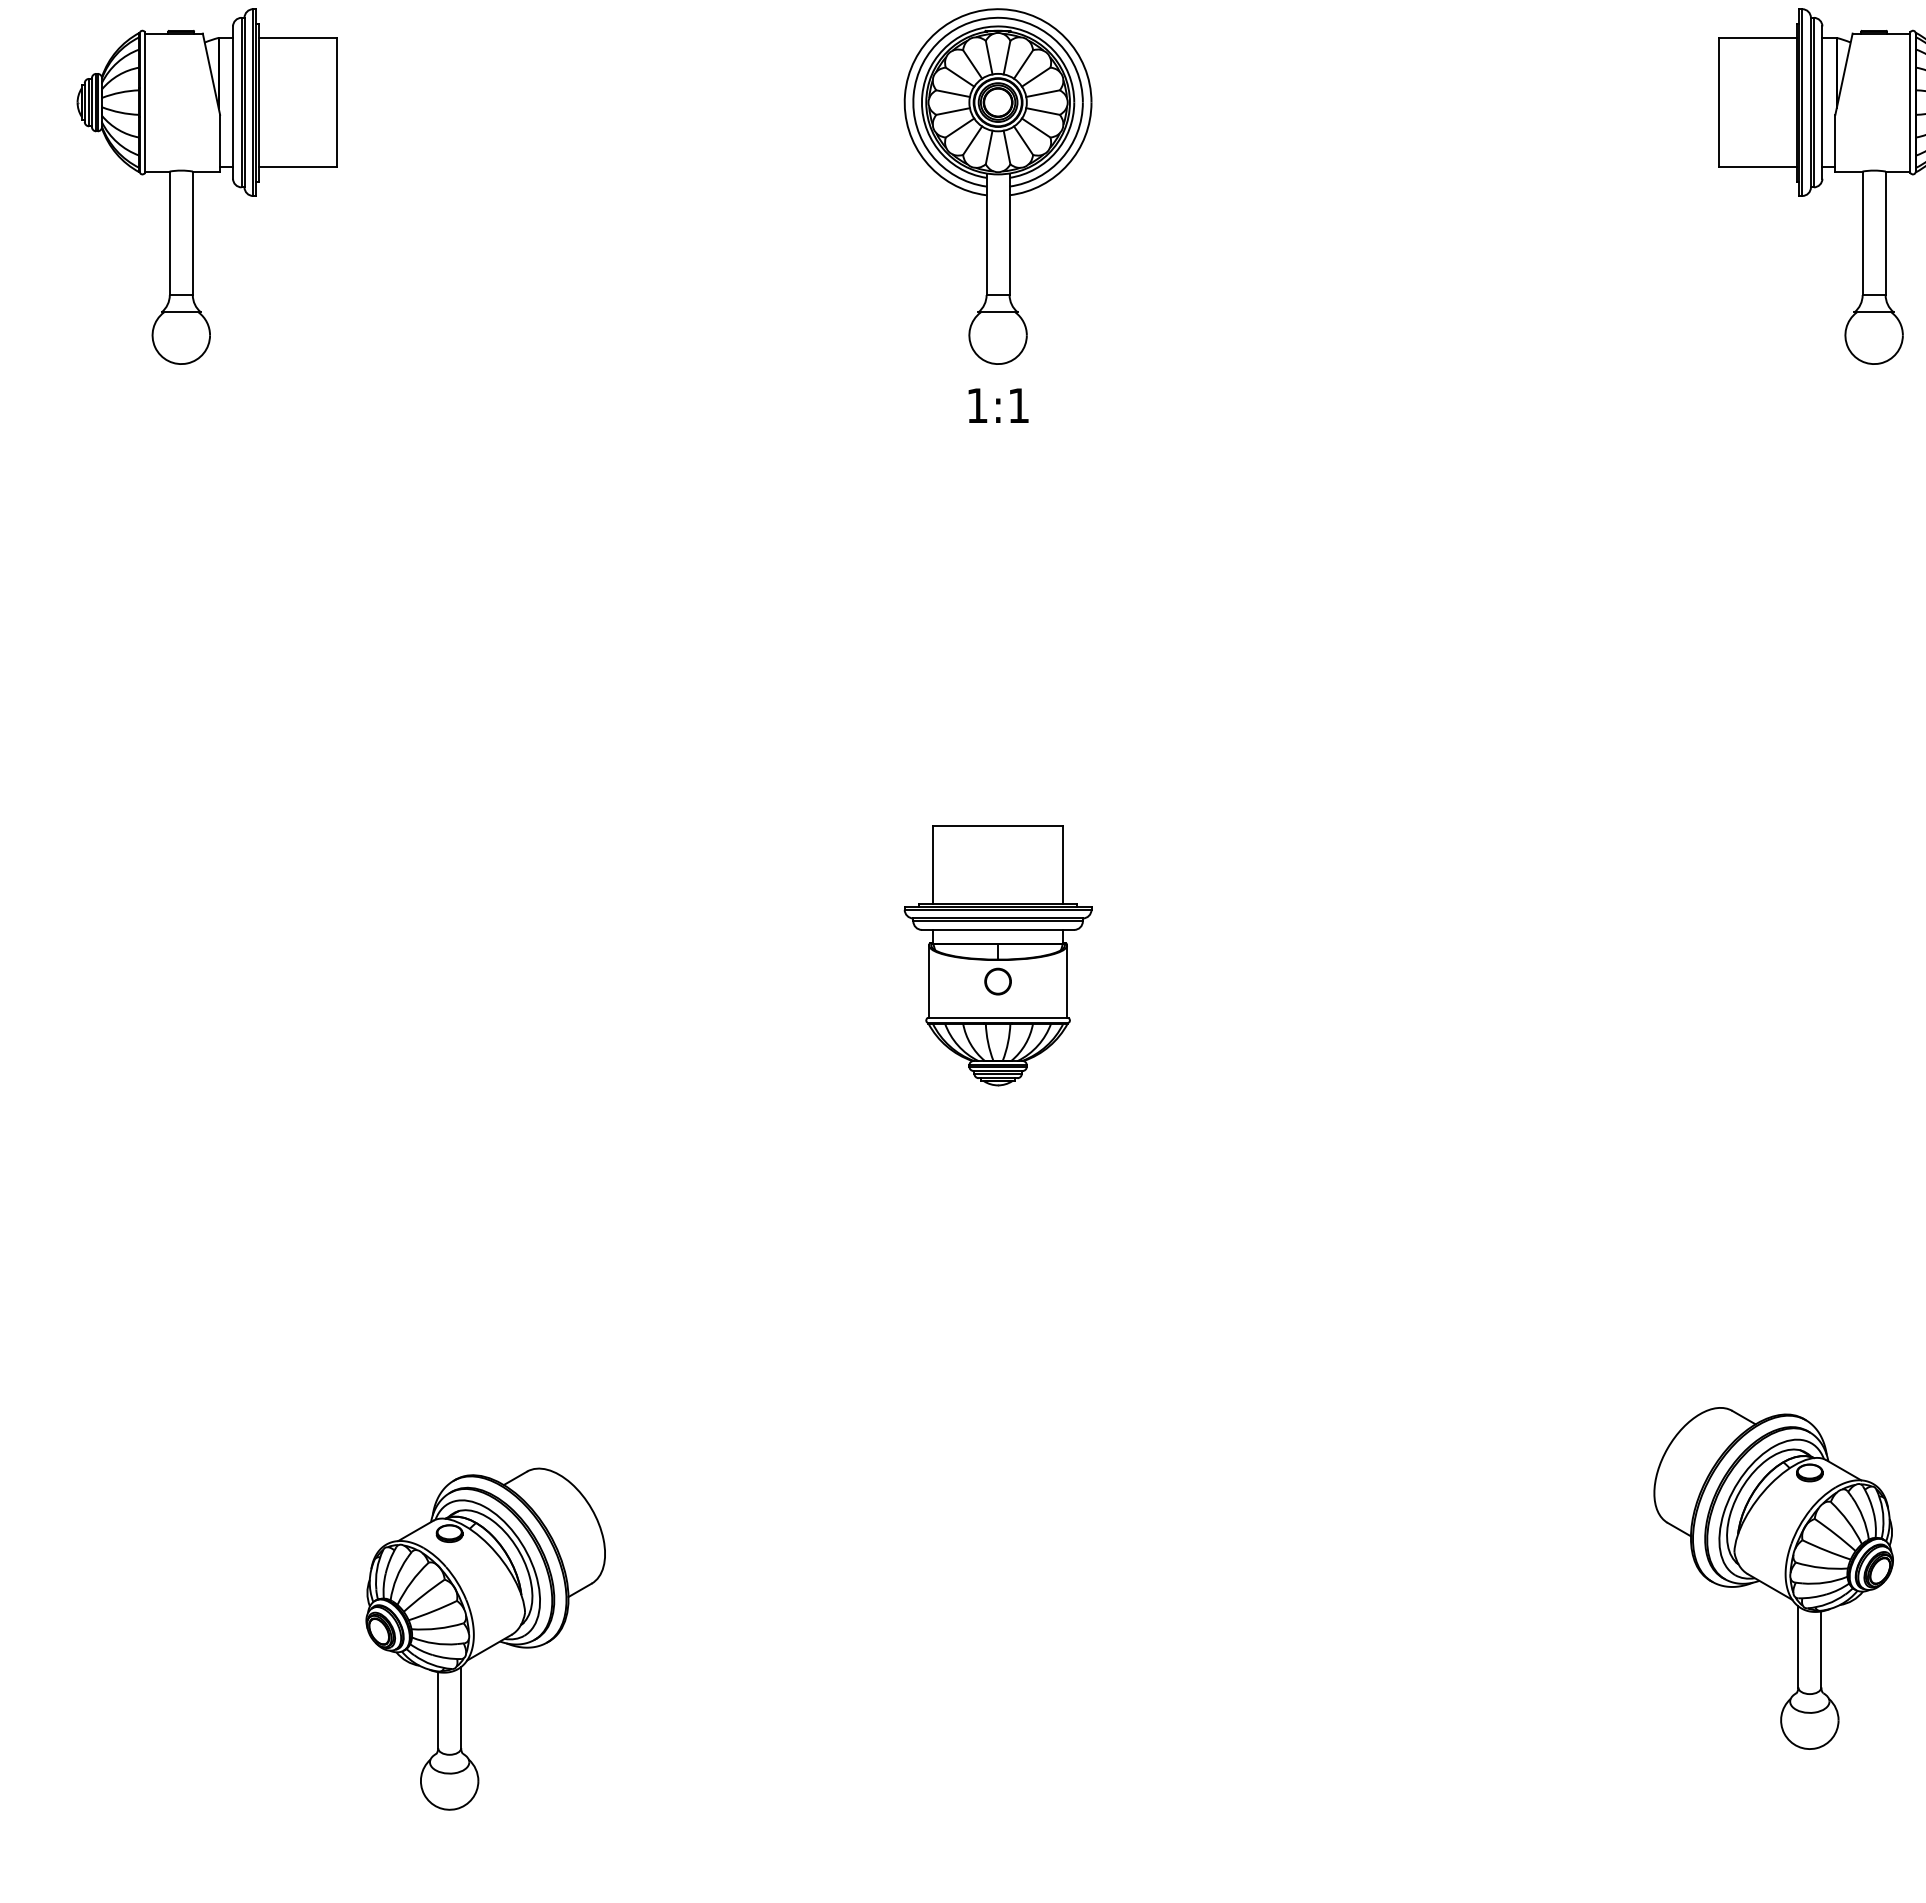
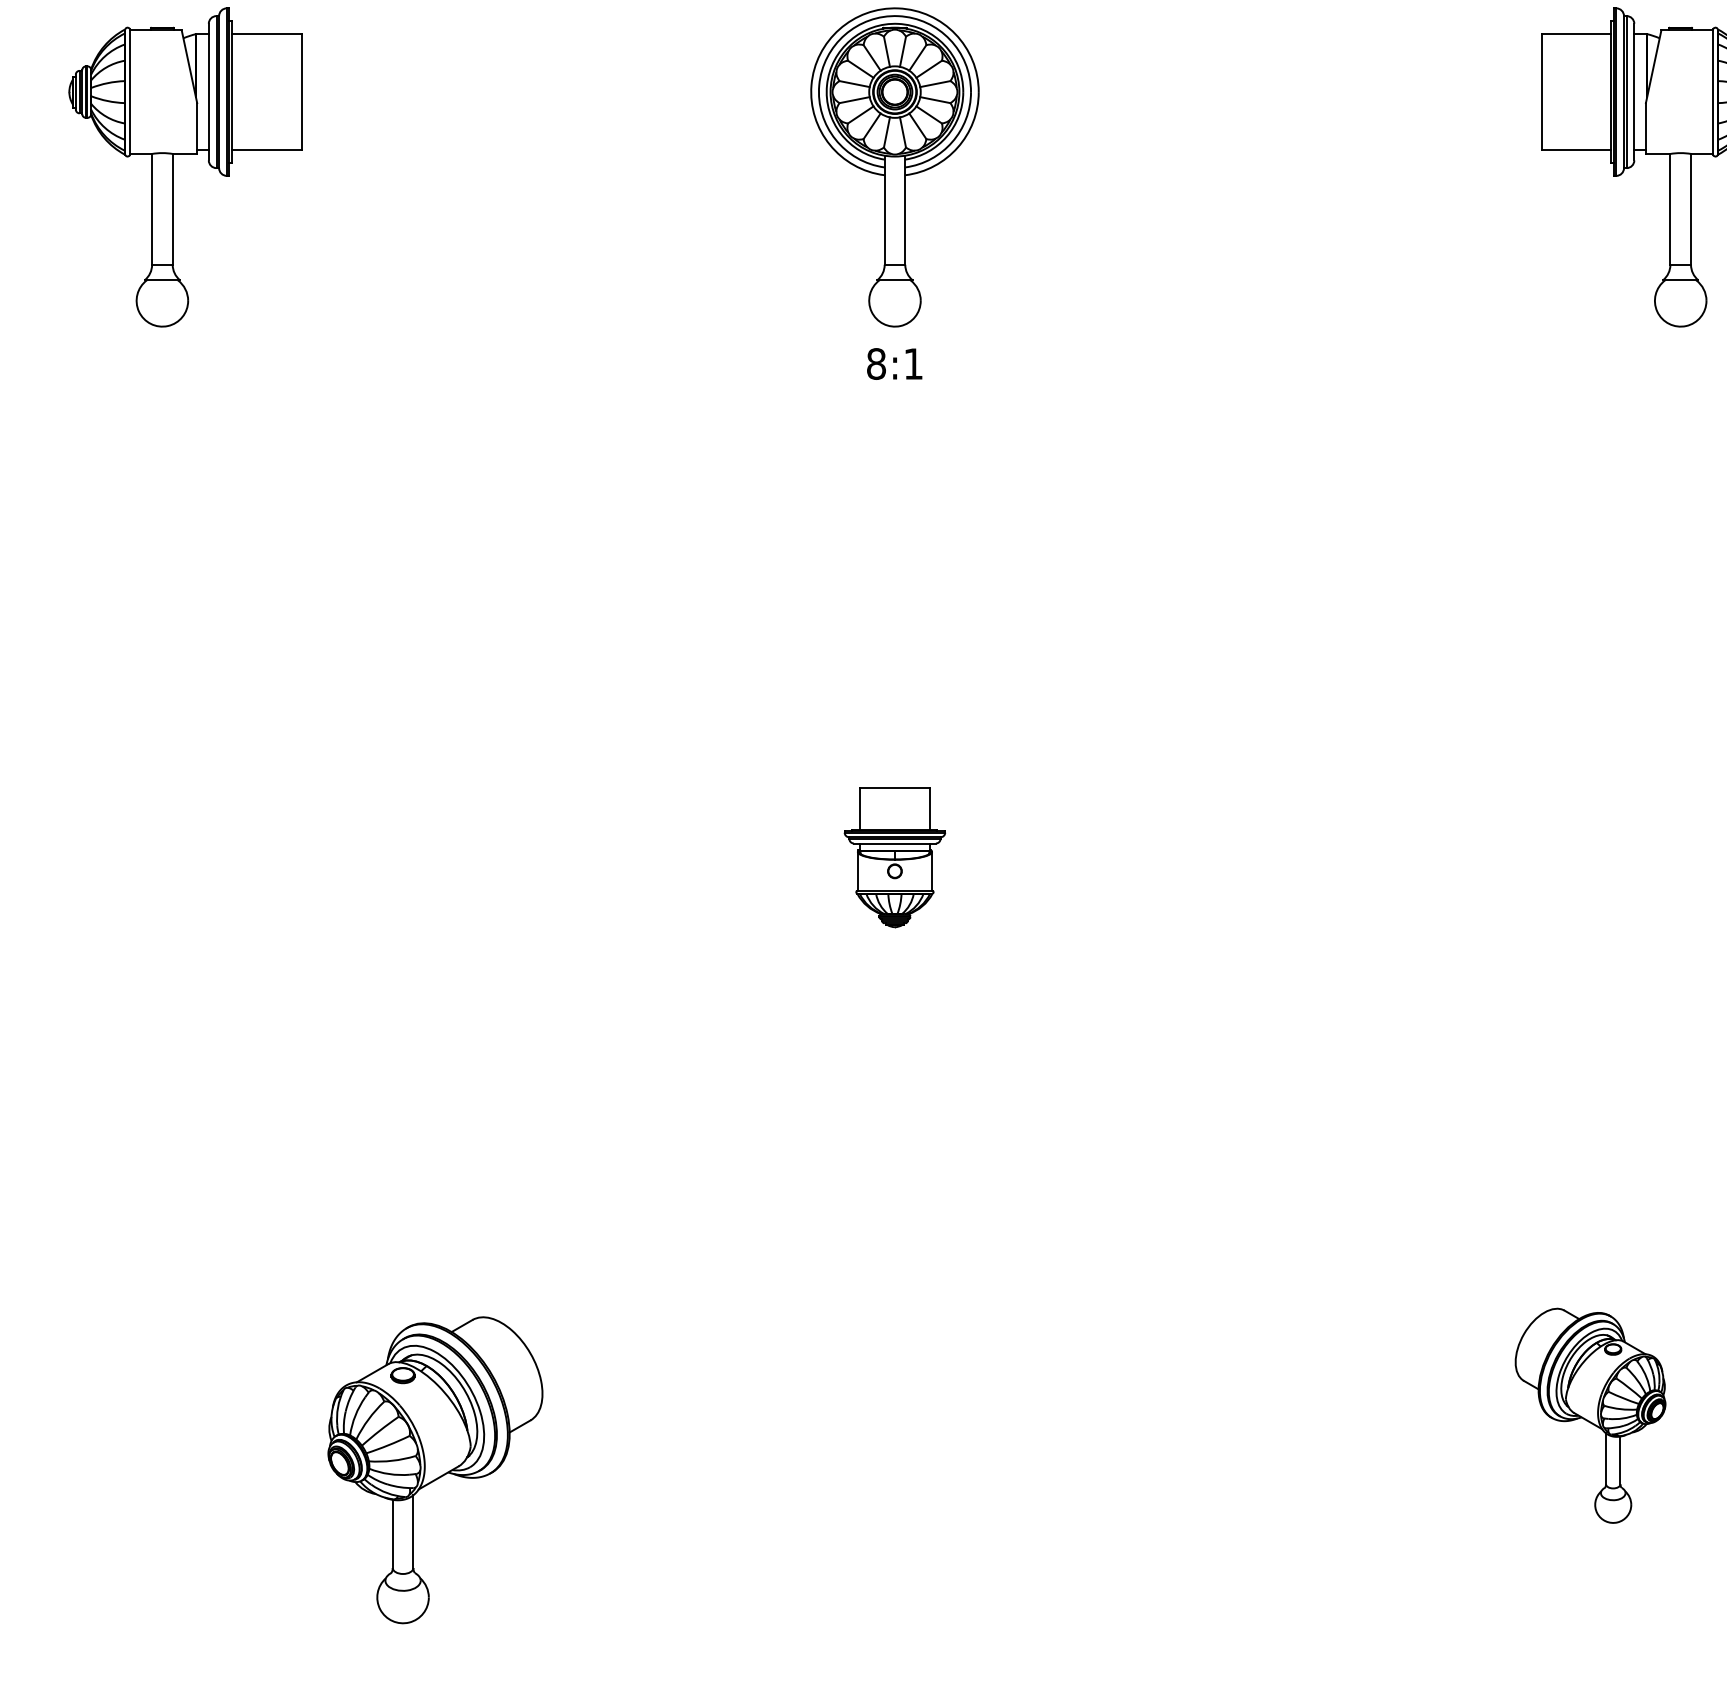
text: (977, 405) -> (876, 363), 1:1 -> 8:1
part: (997, 955) -> (894, 857), size x0.6
part: (1773, 1578) -> (1590, 1415), size x0.7

